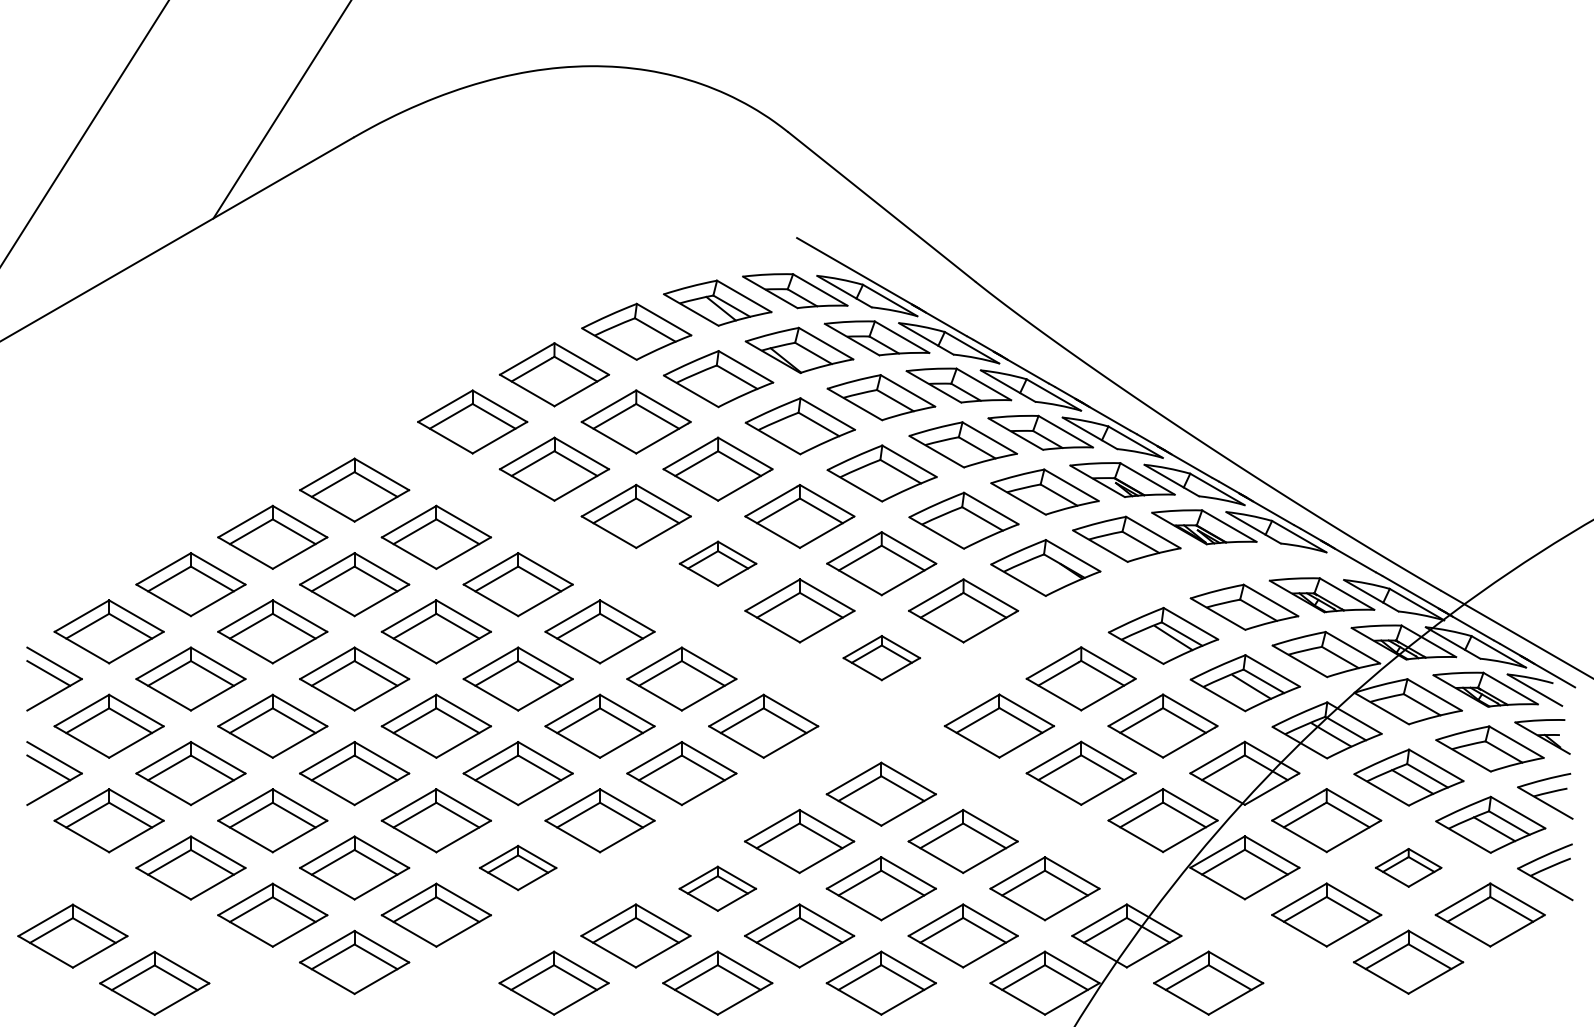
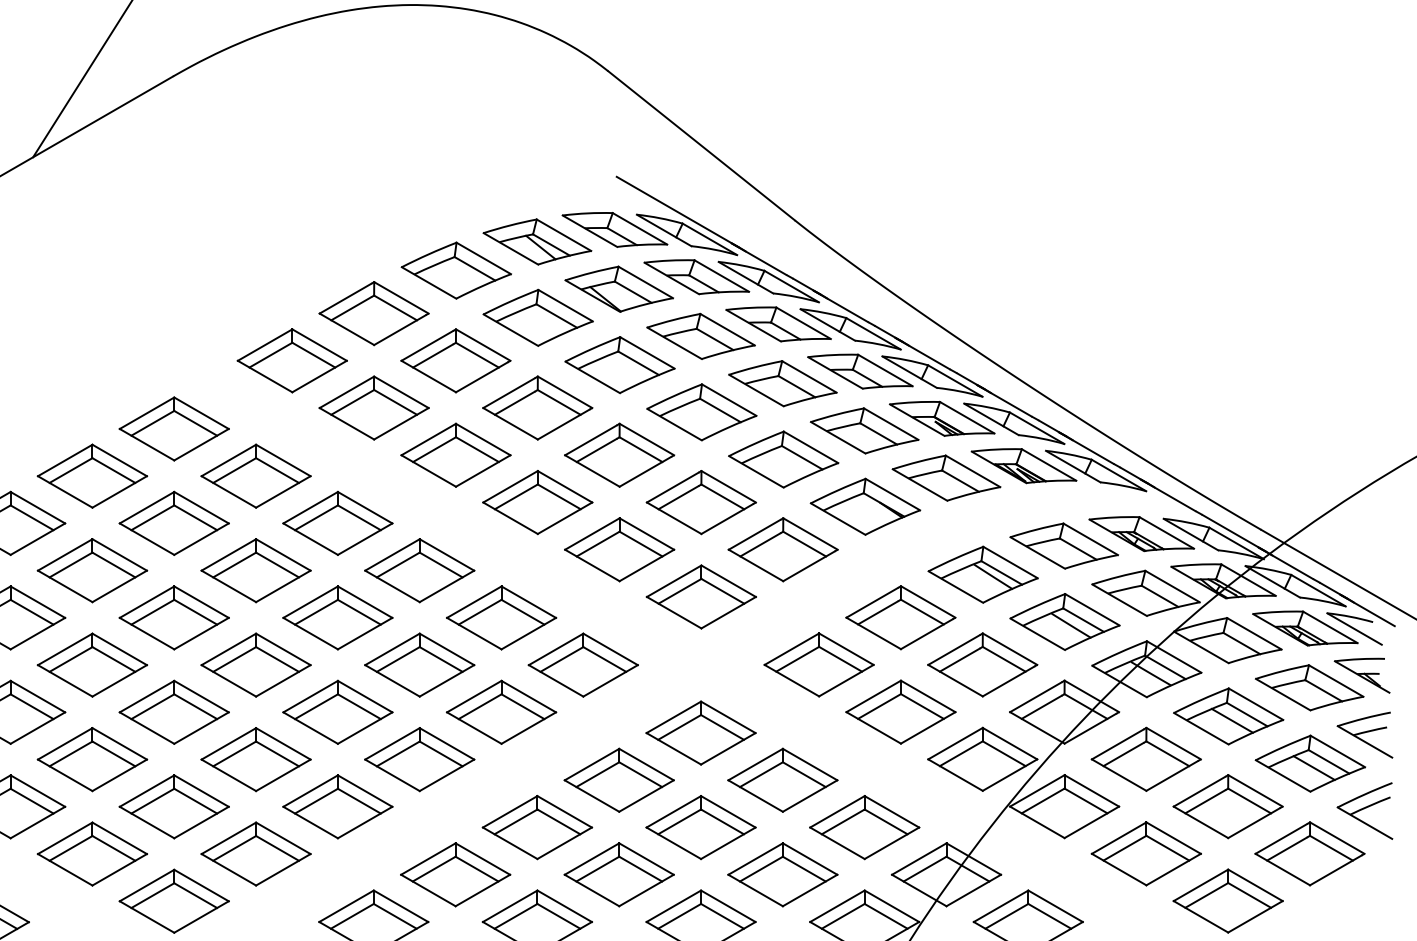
part: (717, 563) -> (537, 502), size x1.43
part: (881, 657) -> (701, 596), size x1.43
part: (517, 867) -> (337, 806), size x1.43
part: (1408, 867) -> (1228, 806), size x1.67
part: (717, 888) -> (537, 827), size x1.43

